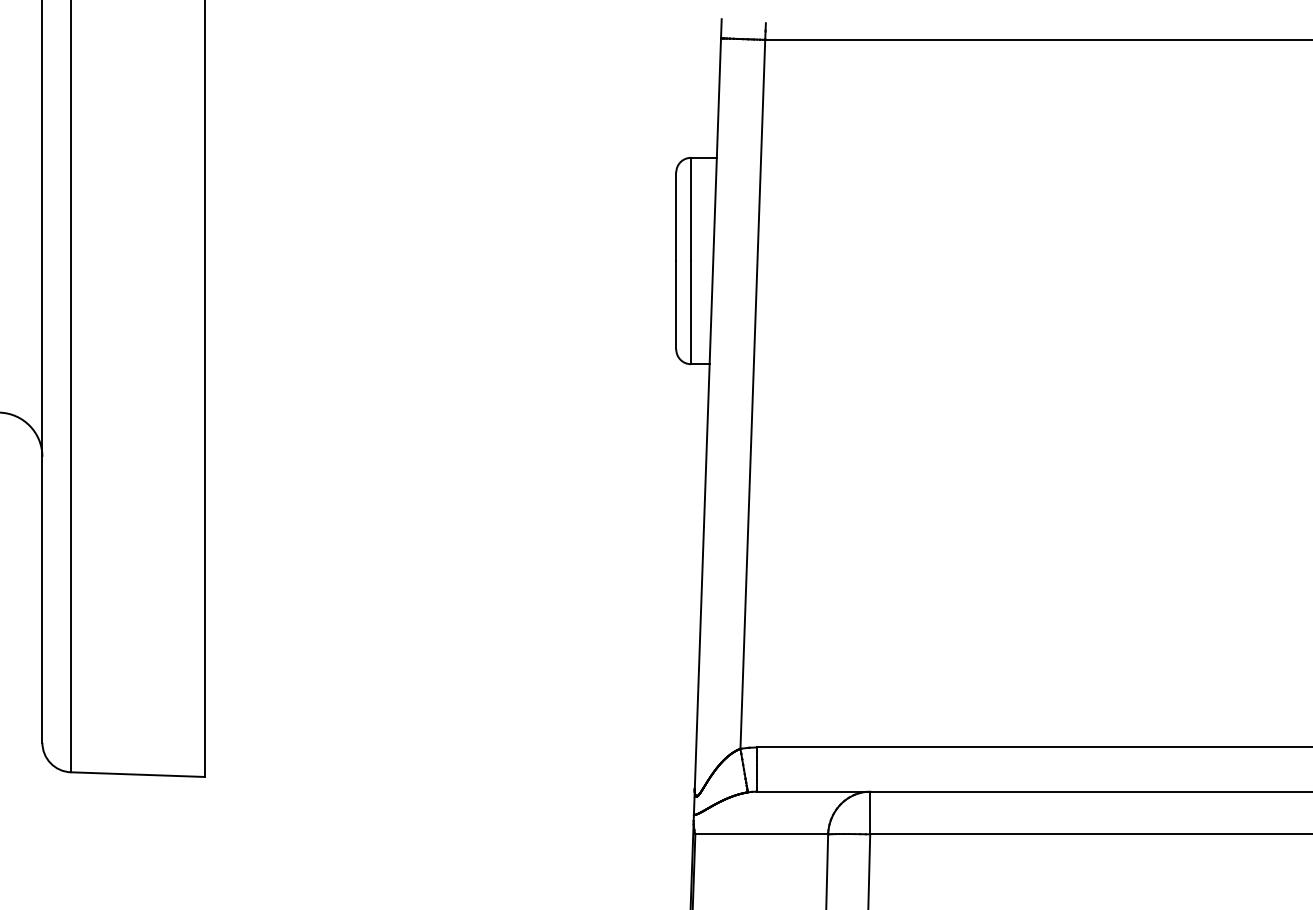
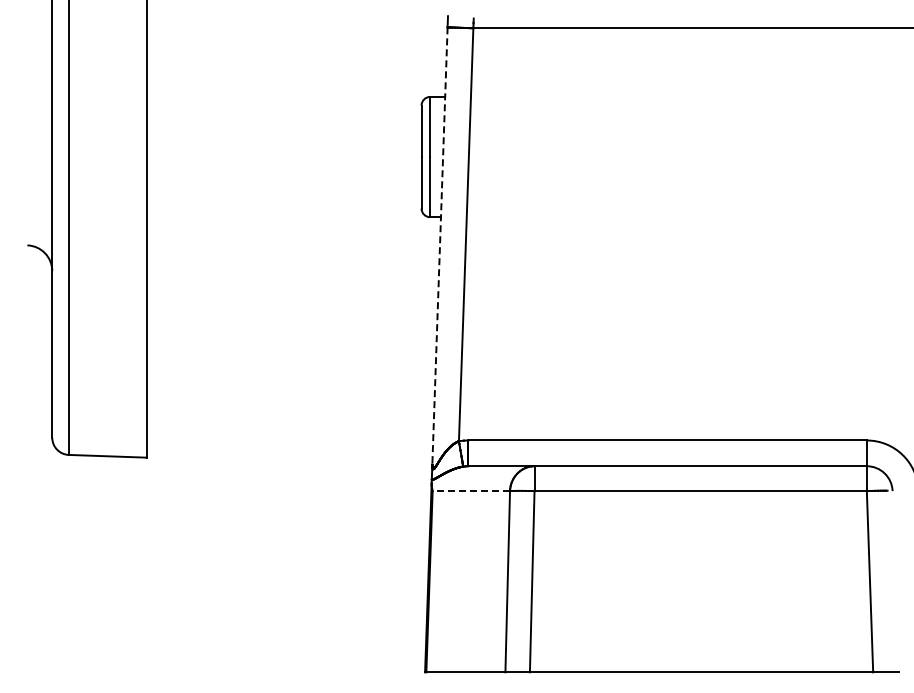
line: (707, 412) -> (439, 245), solid -> dashed
line: (762, 835) -> (471, 491), solid -> dashed

